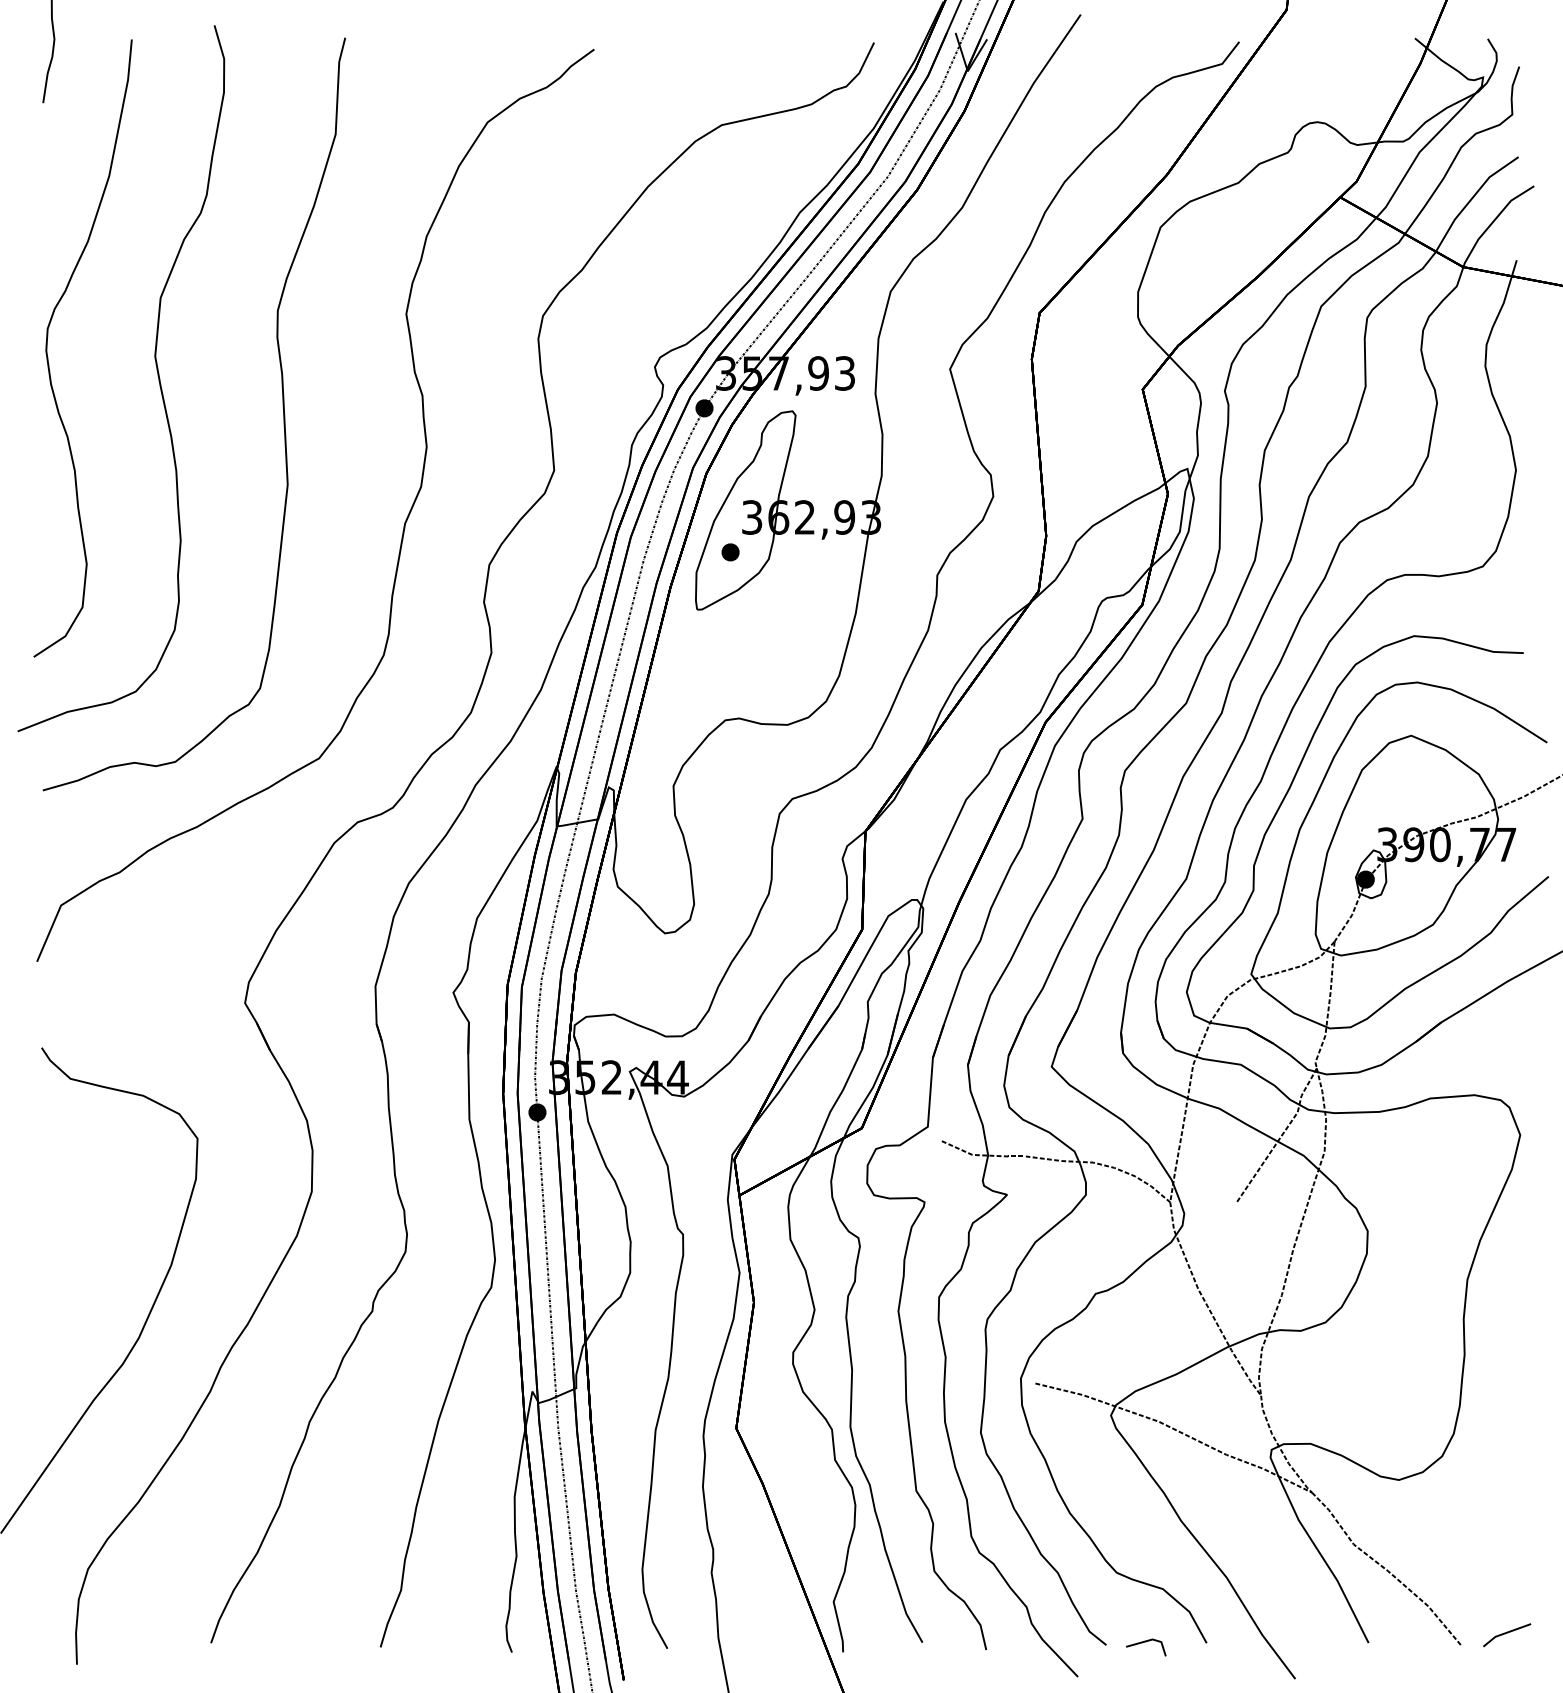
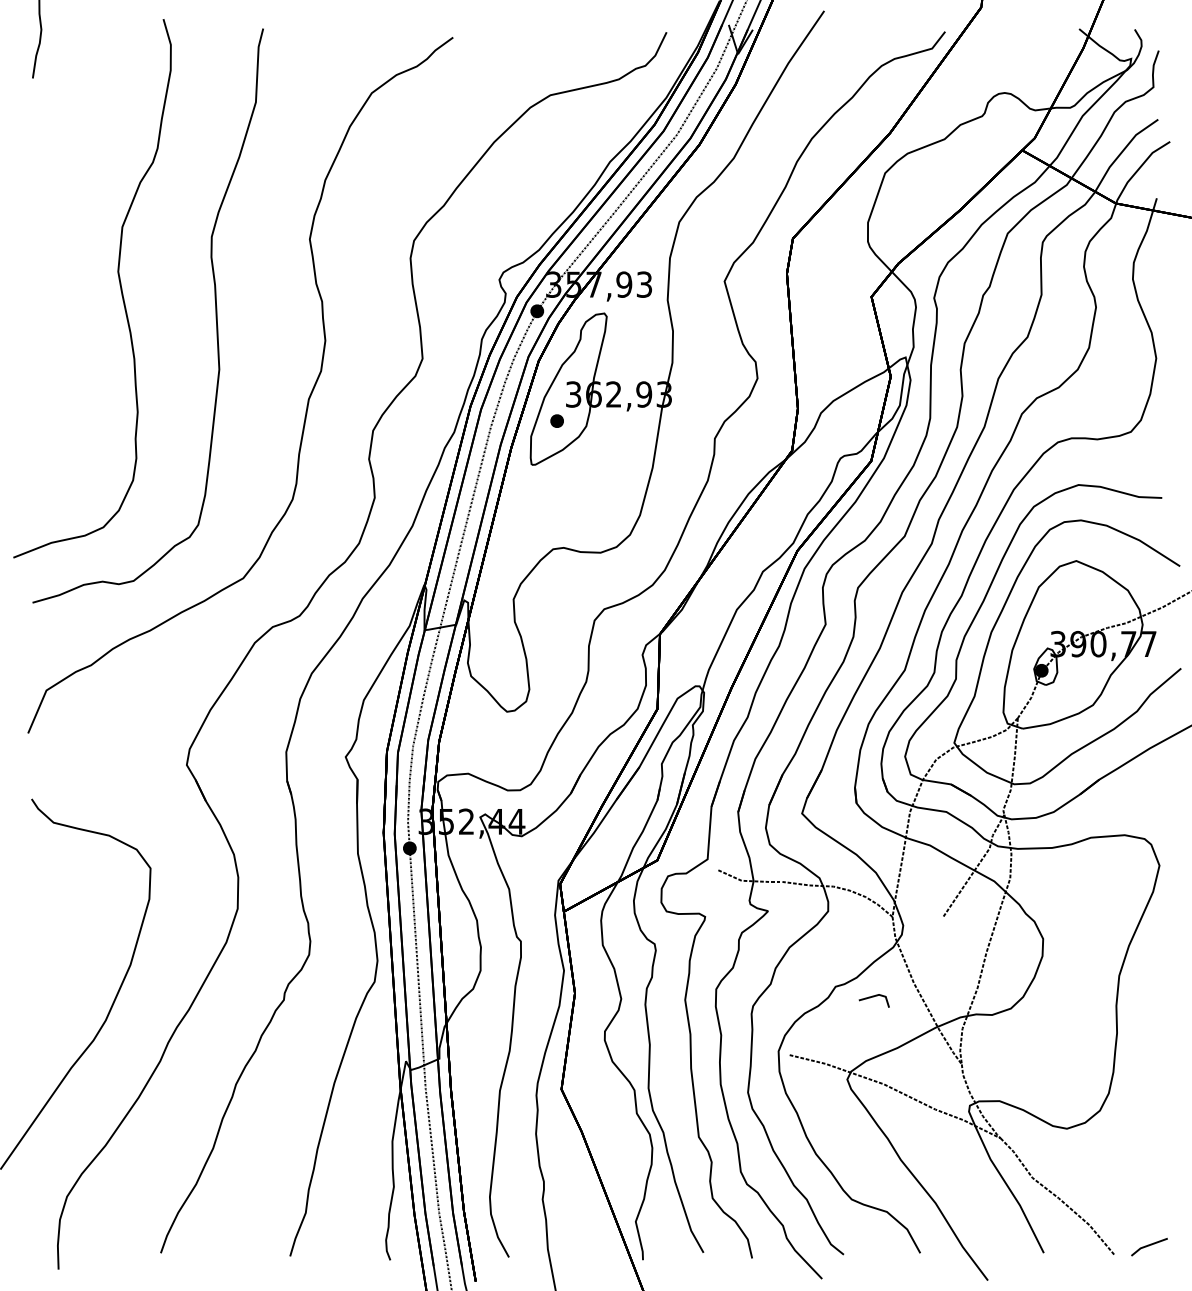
part: (47, 348) -> (36, 265), removed
line: (1146, 1642) -> (874, 997), moved

